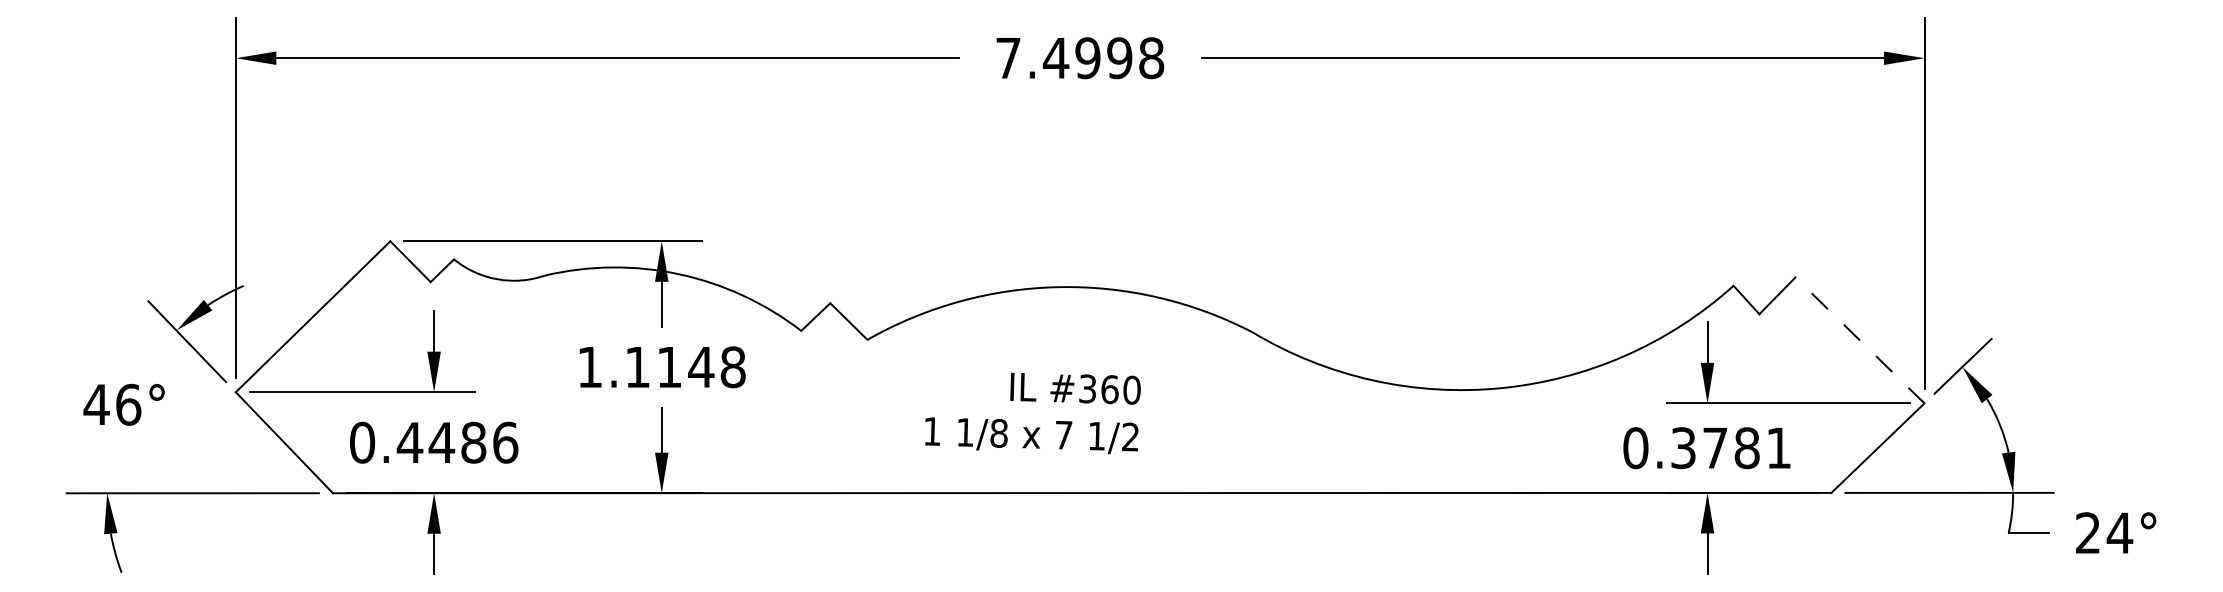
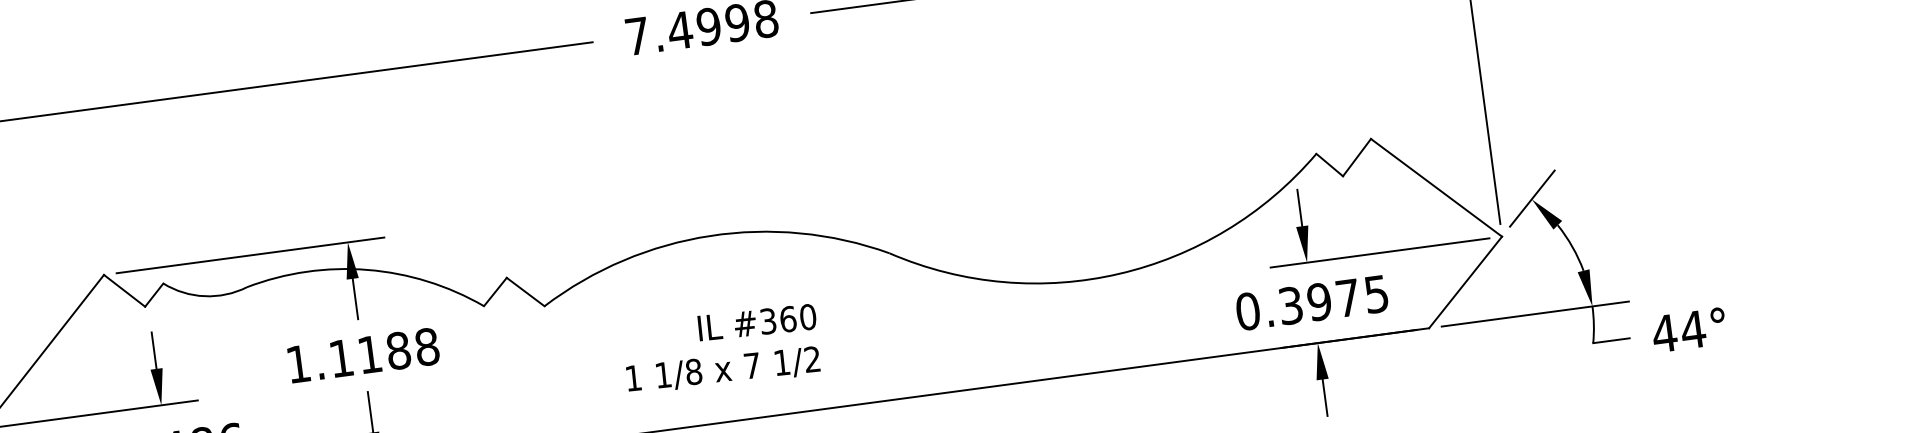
line: (1859, 340) -> (1436, 187), dashed -> solid
text: (701, 367) -> (398, 351), 1.1148 -> 1.1188
text: (1032, 413) -> (721, 350), moved
text: (1746, 448) -> (1347, 298), 0.3781 -> 0.3975
text: (2087, 532) -> (1664, 333), 24° -> 44°

